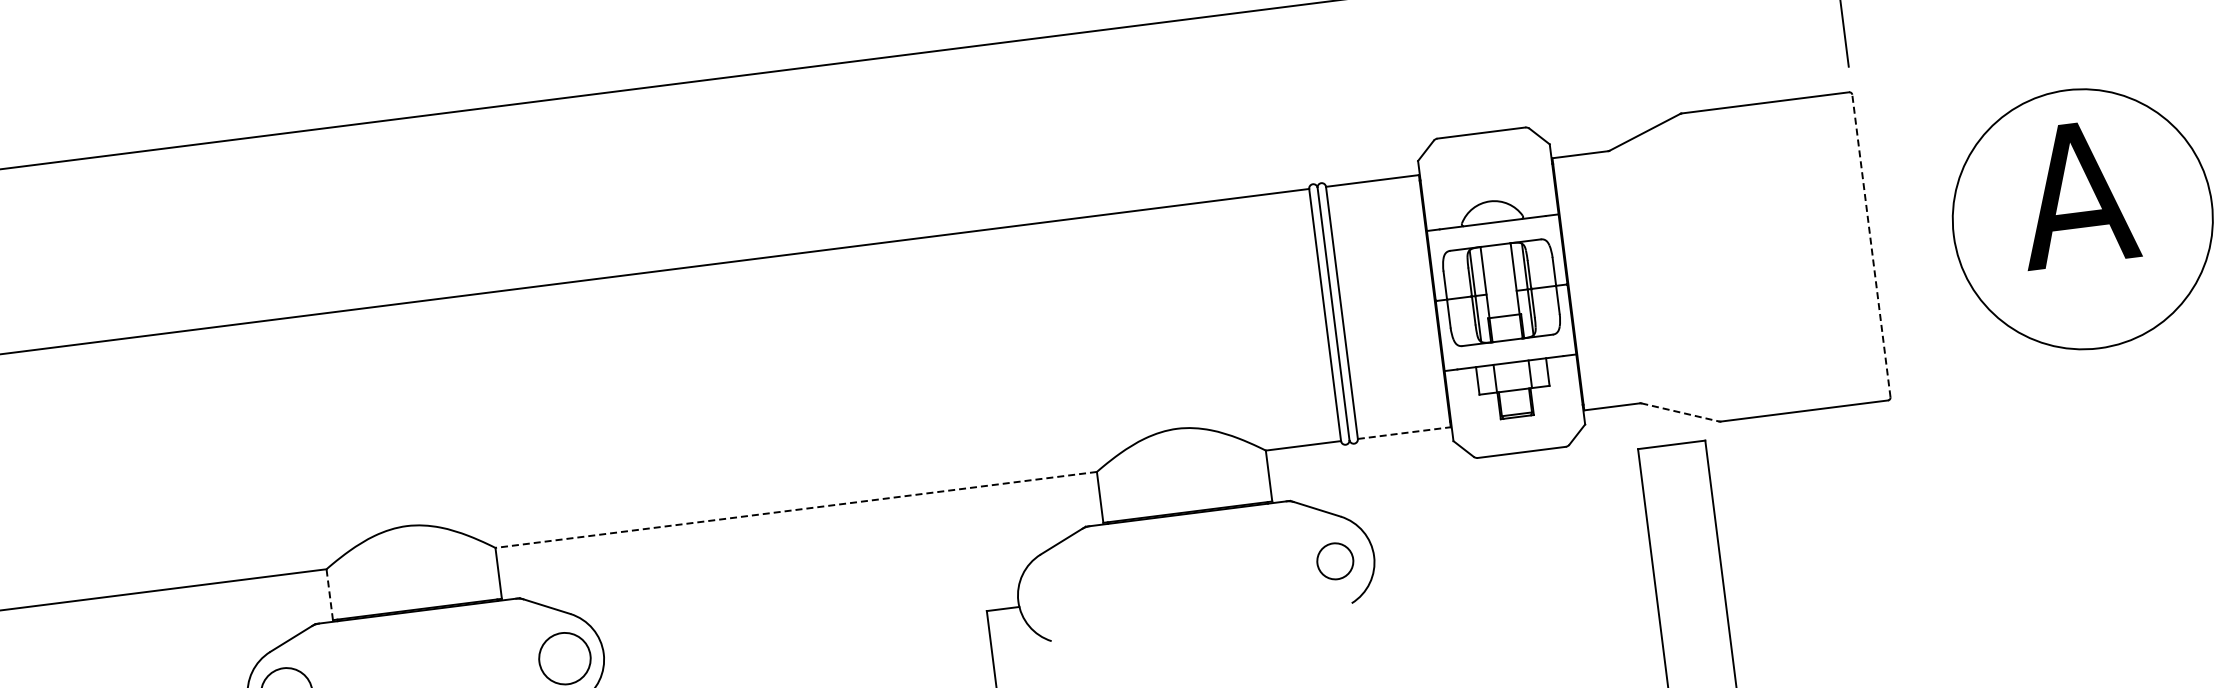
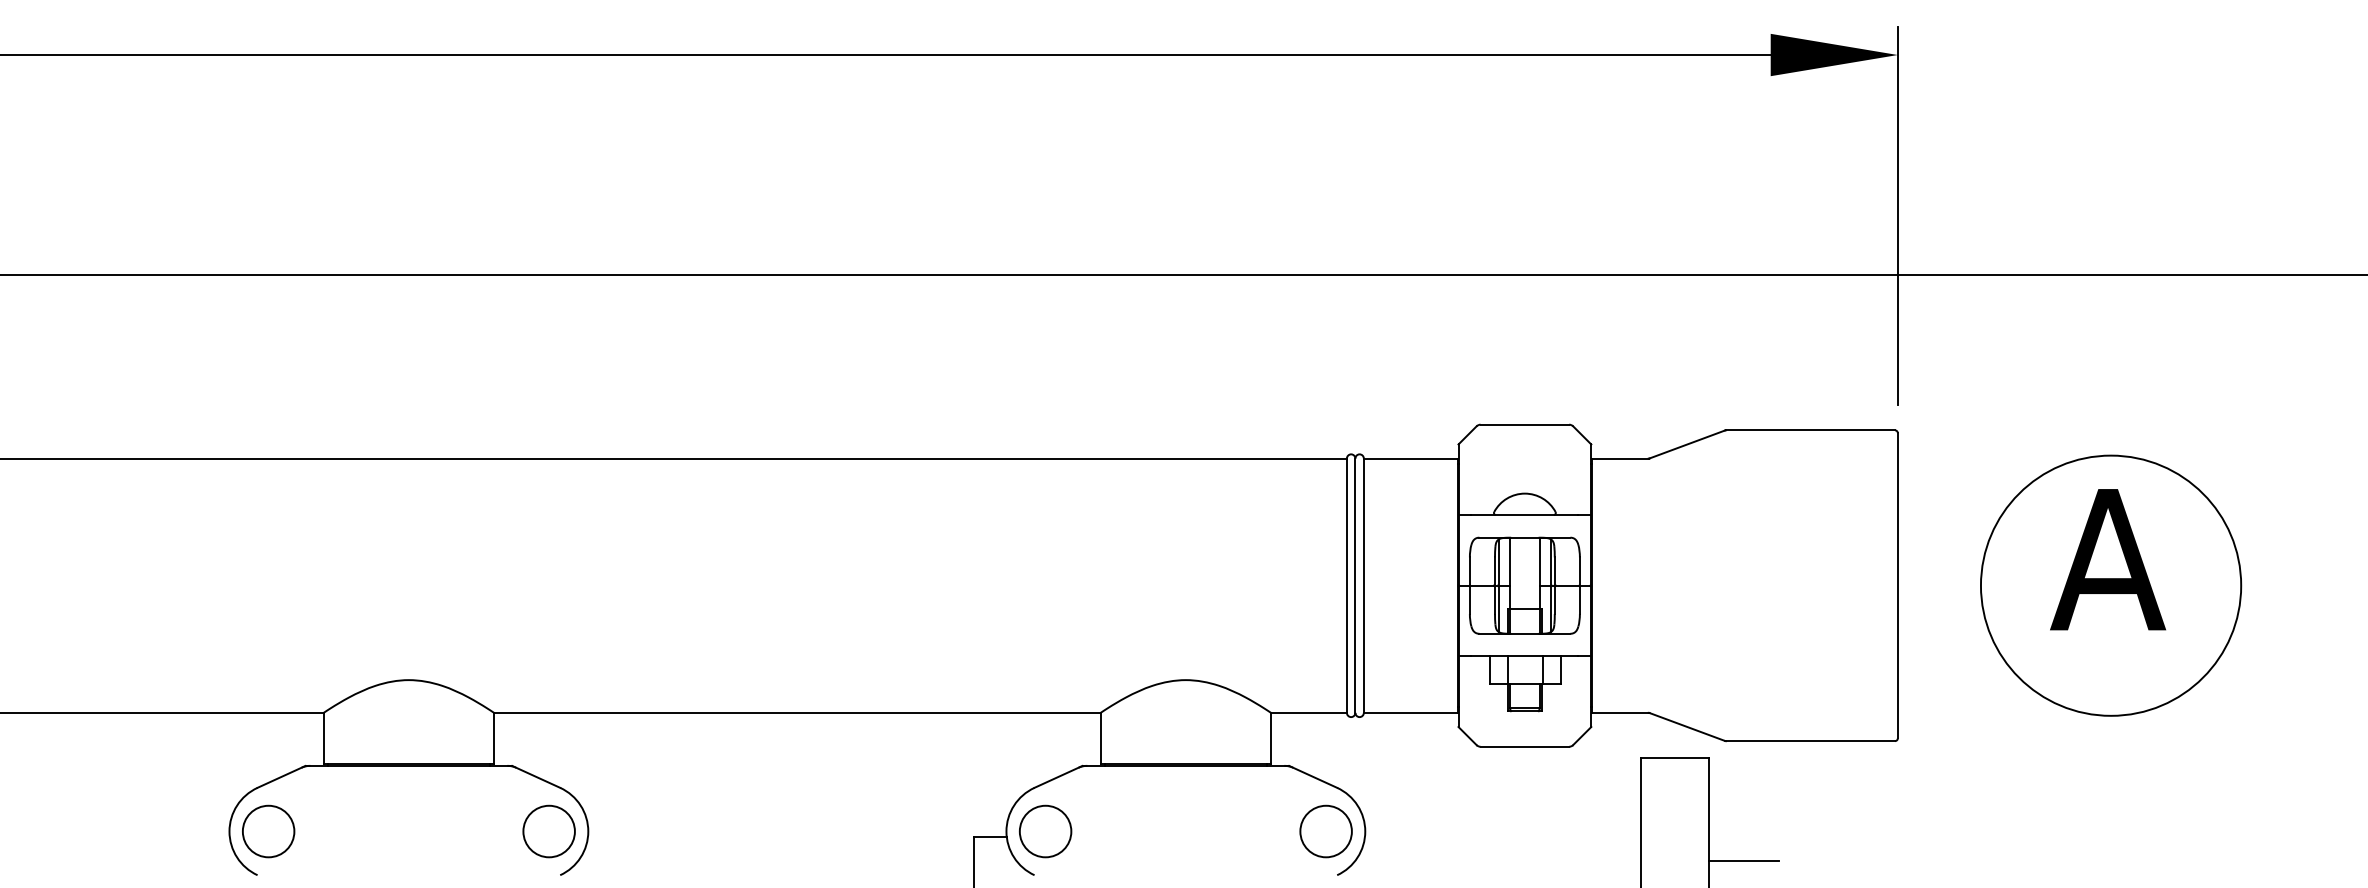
line: (1871, 245) -> (1897, 585), dashed -> solid
line: (1680, 412) -> (1687, 727), dashed -> solid
line: (1404, 432) -> (1410, 712), dashed -> solid
line: (795, 509) -> (796, 712), dashed -> solid
line: (1752, 538) -> (1743, 861), added
circle: (1334, 561) -> (1325, 831), size x1.43
line: (329, 594) -> (323, 738), dashed -> solid
circle: (1057, 596) -> (1045, 831), added

